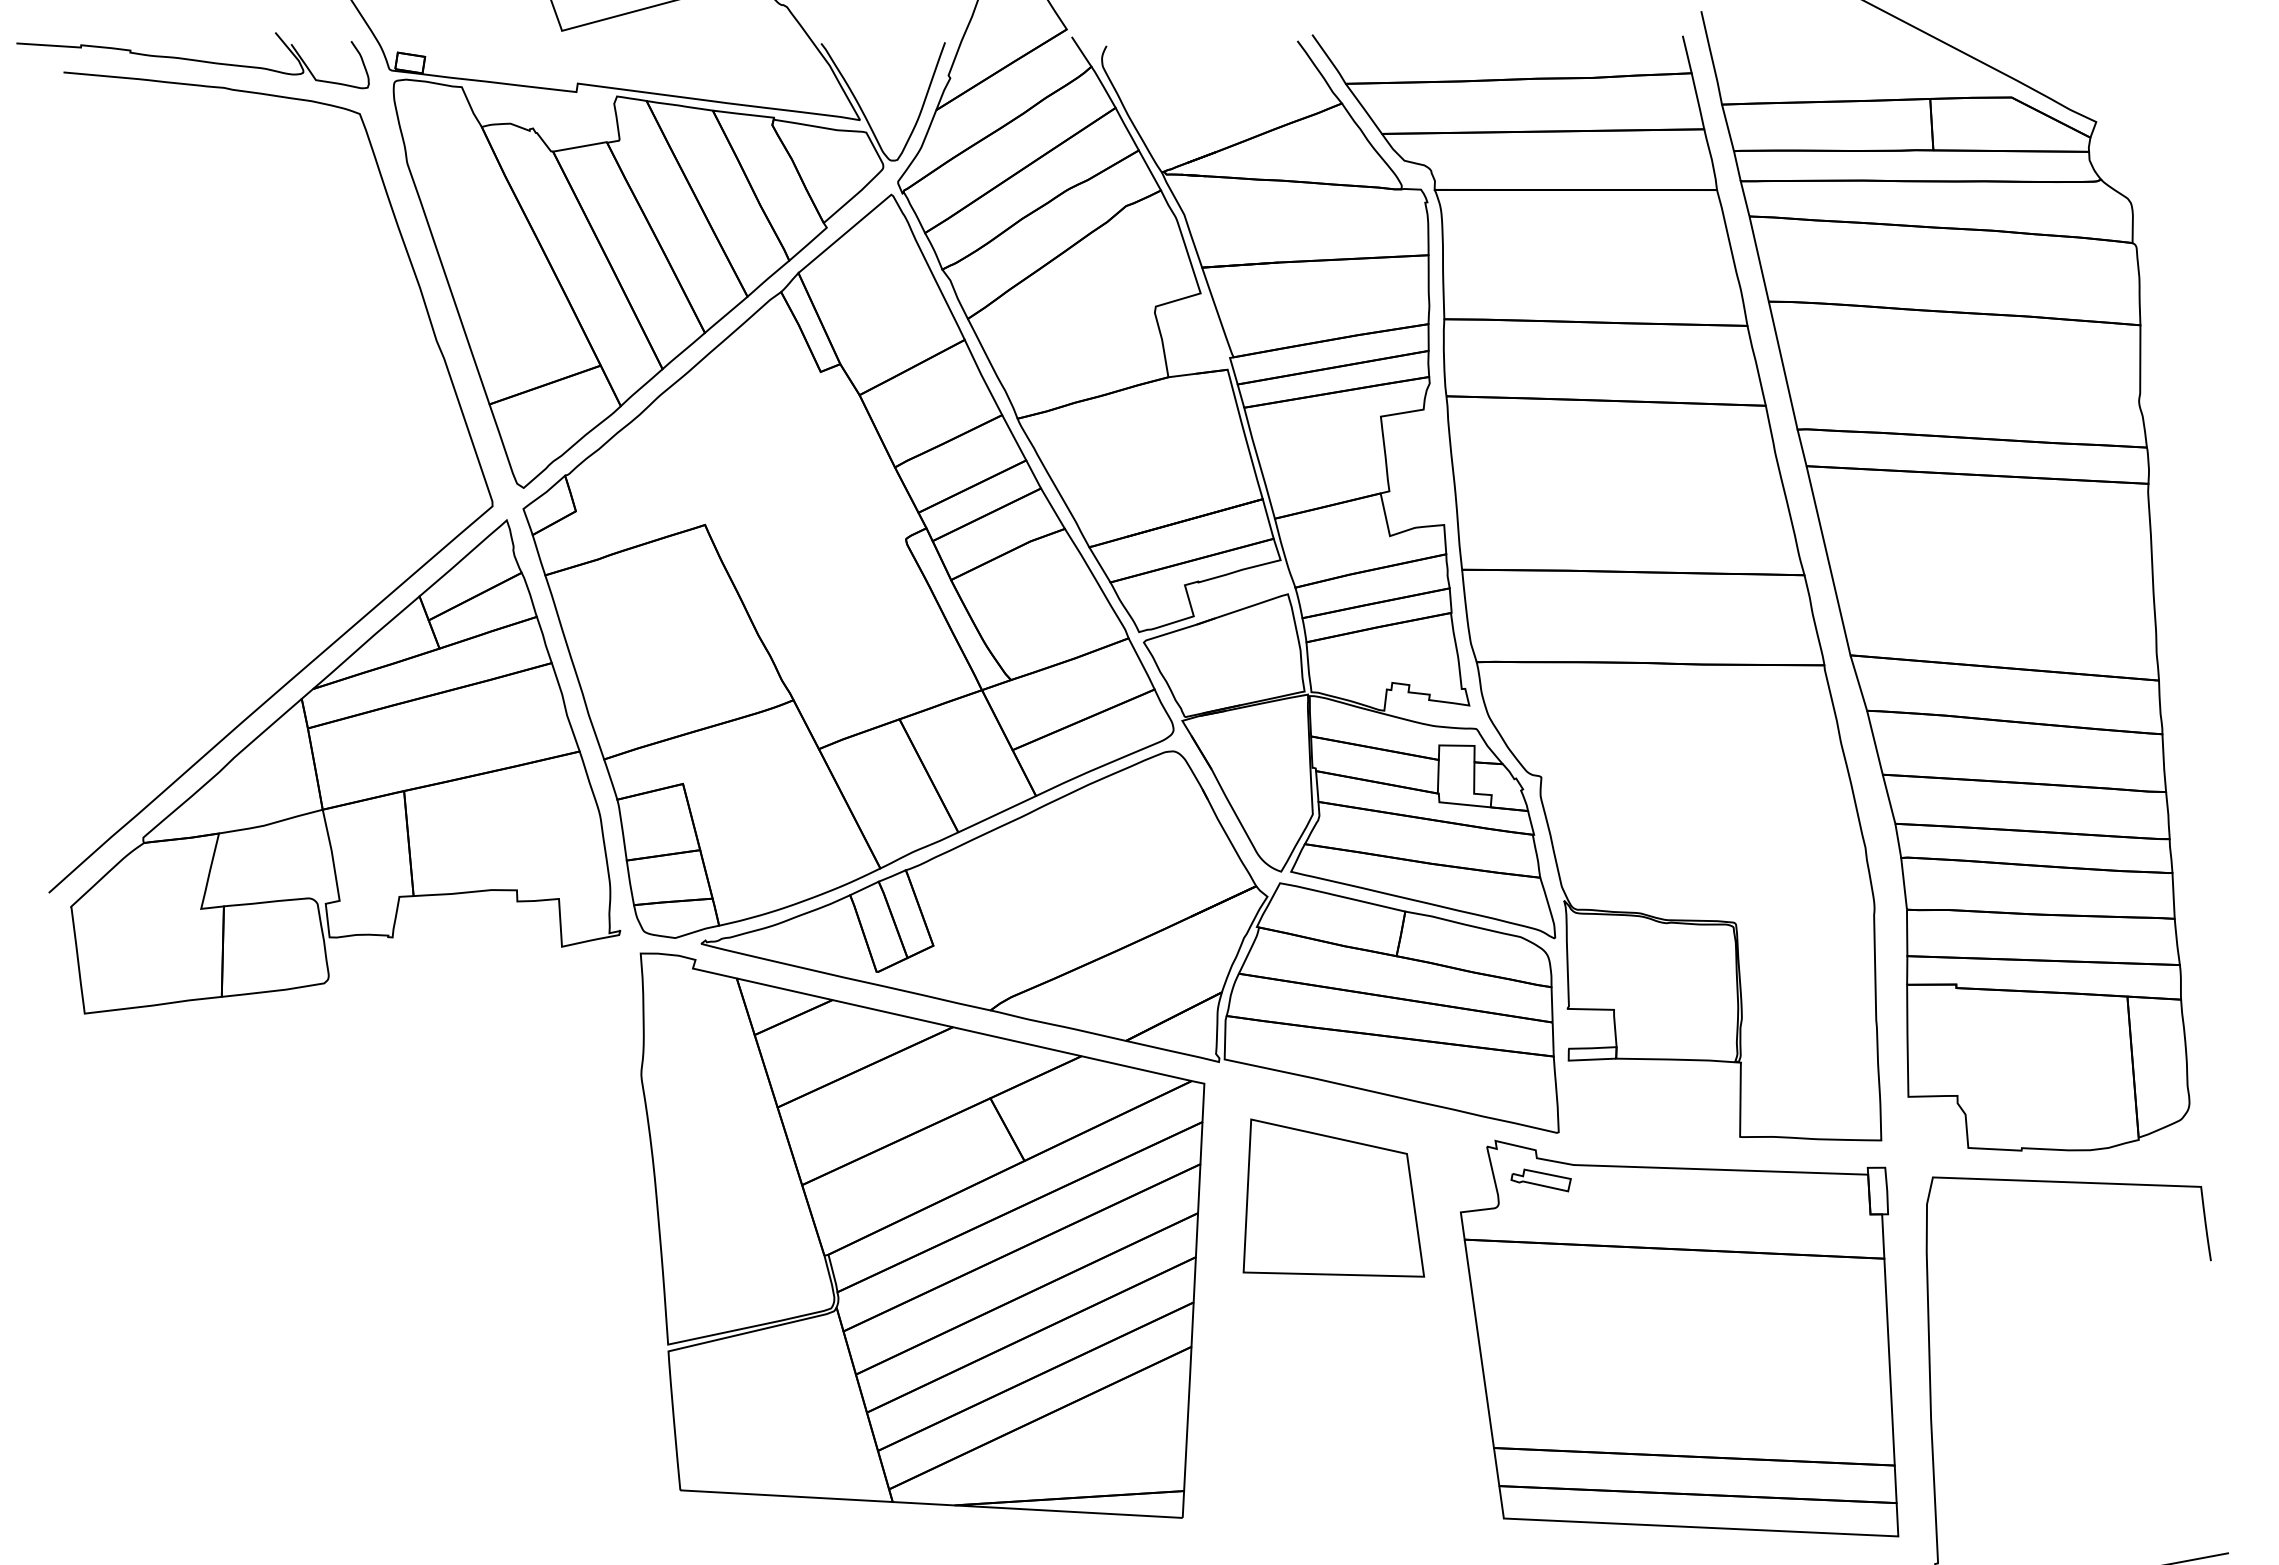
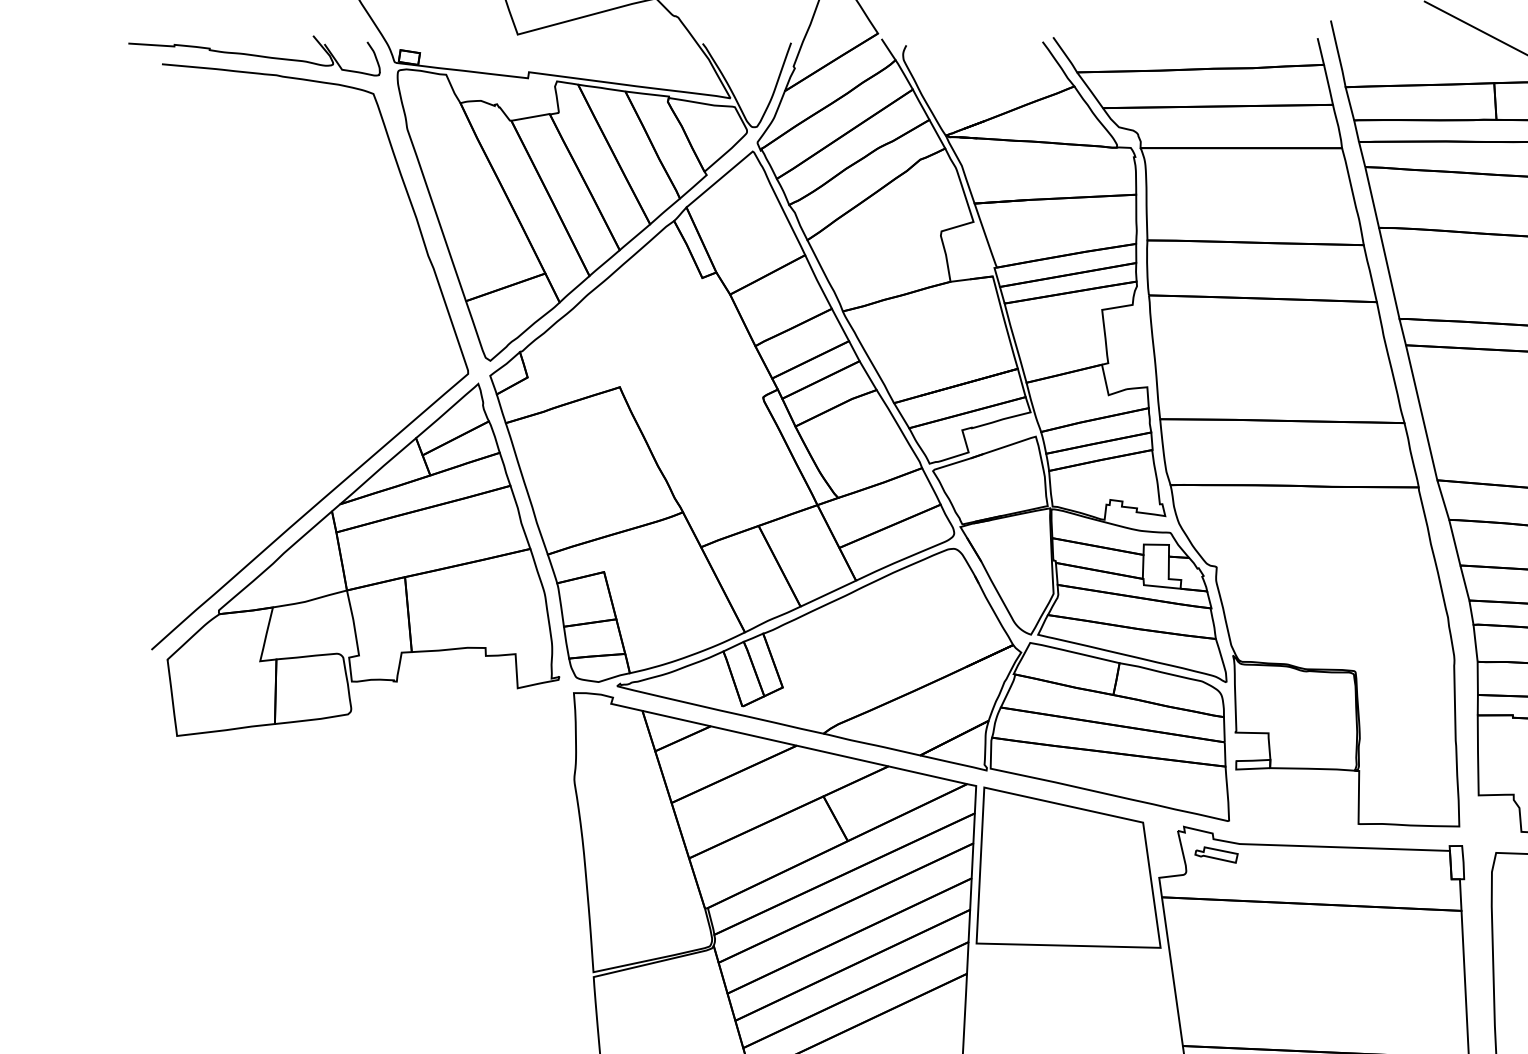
part: (1333, 1197) -> (1068, 867), size x1.43

